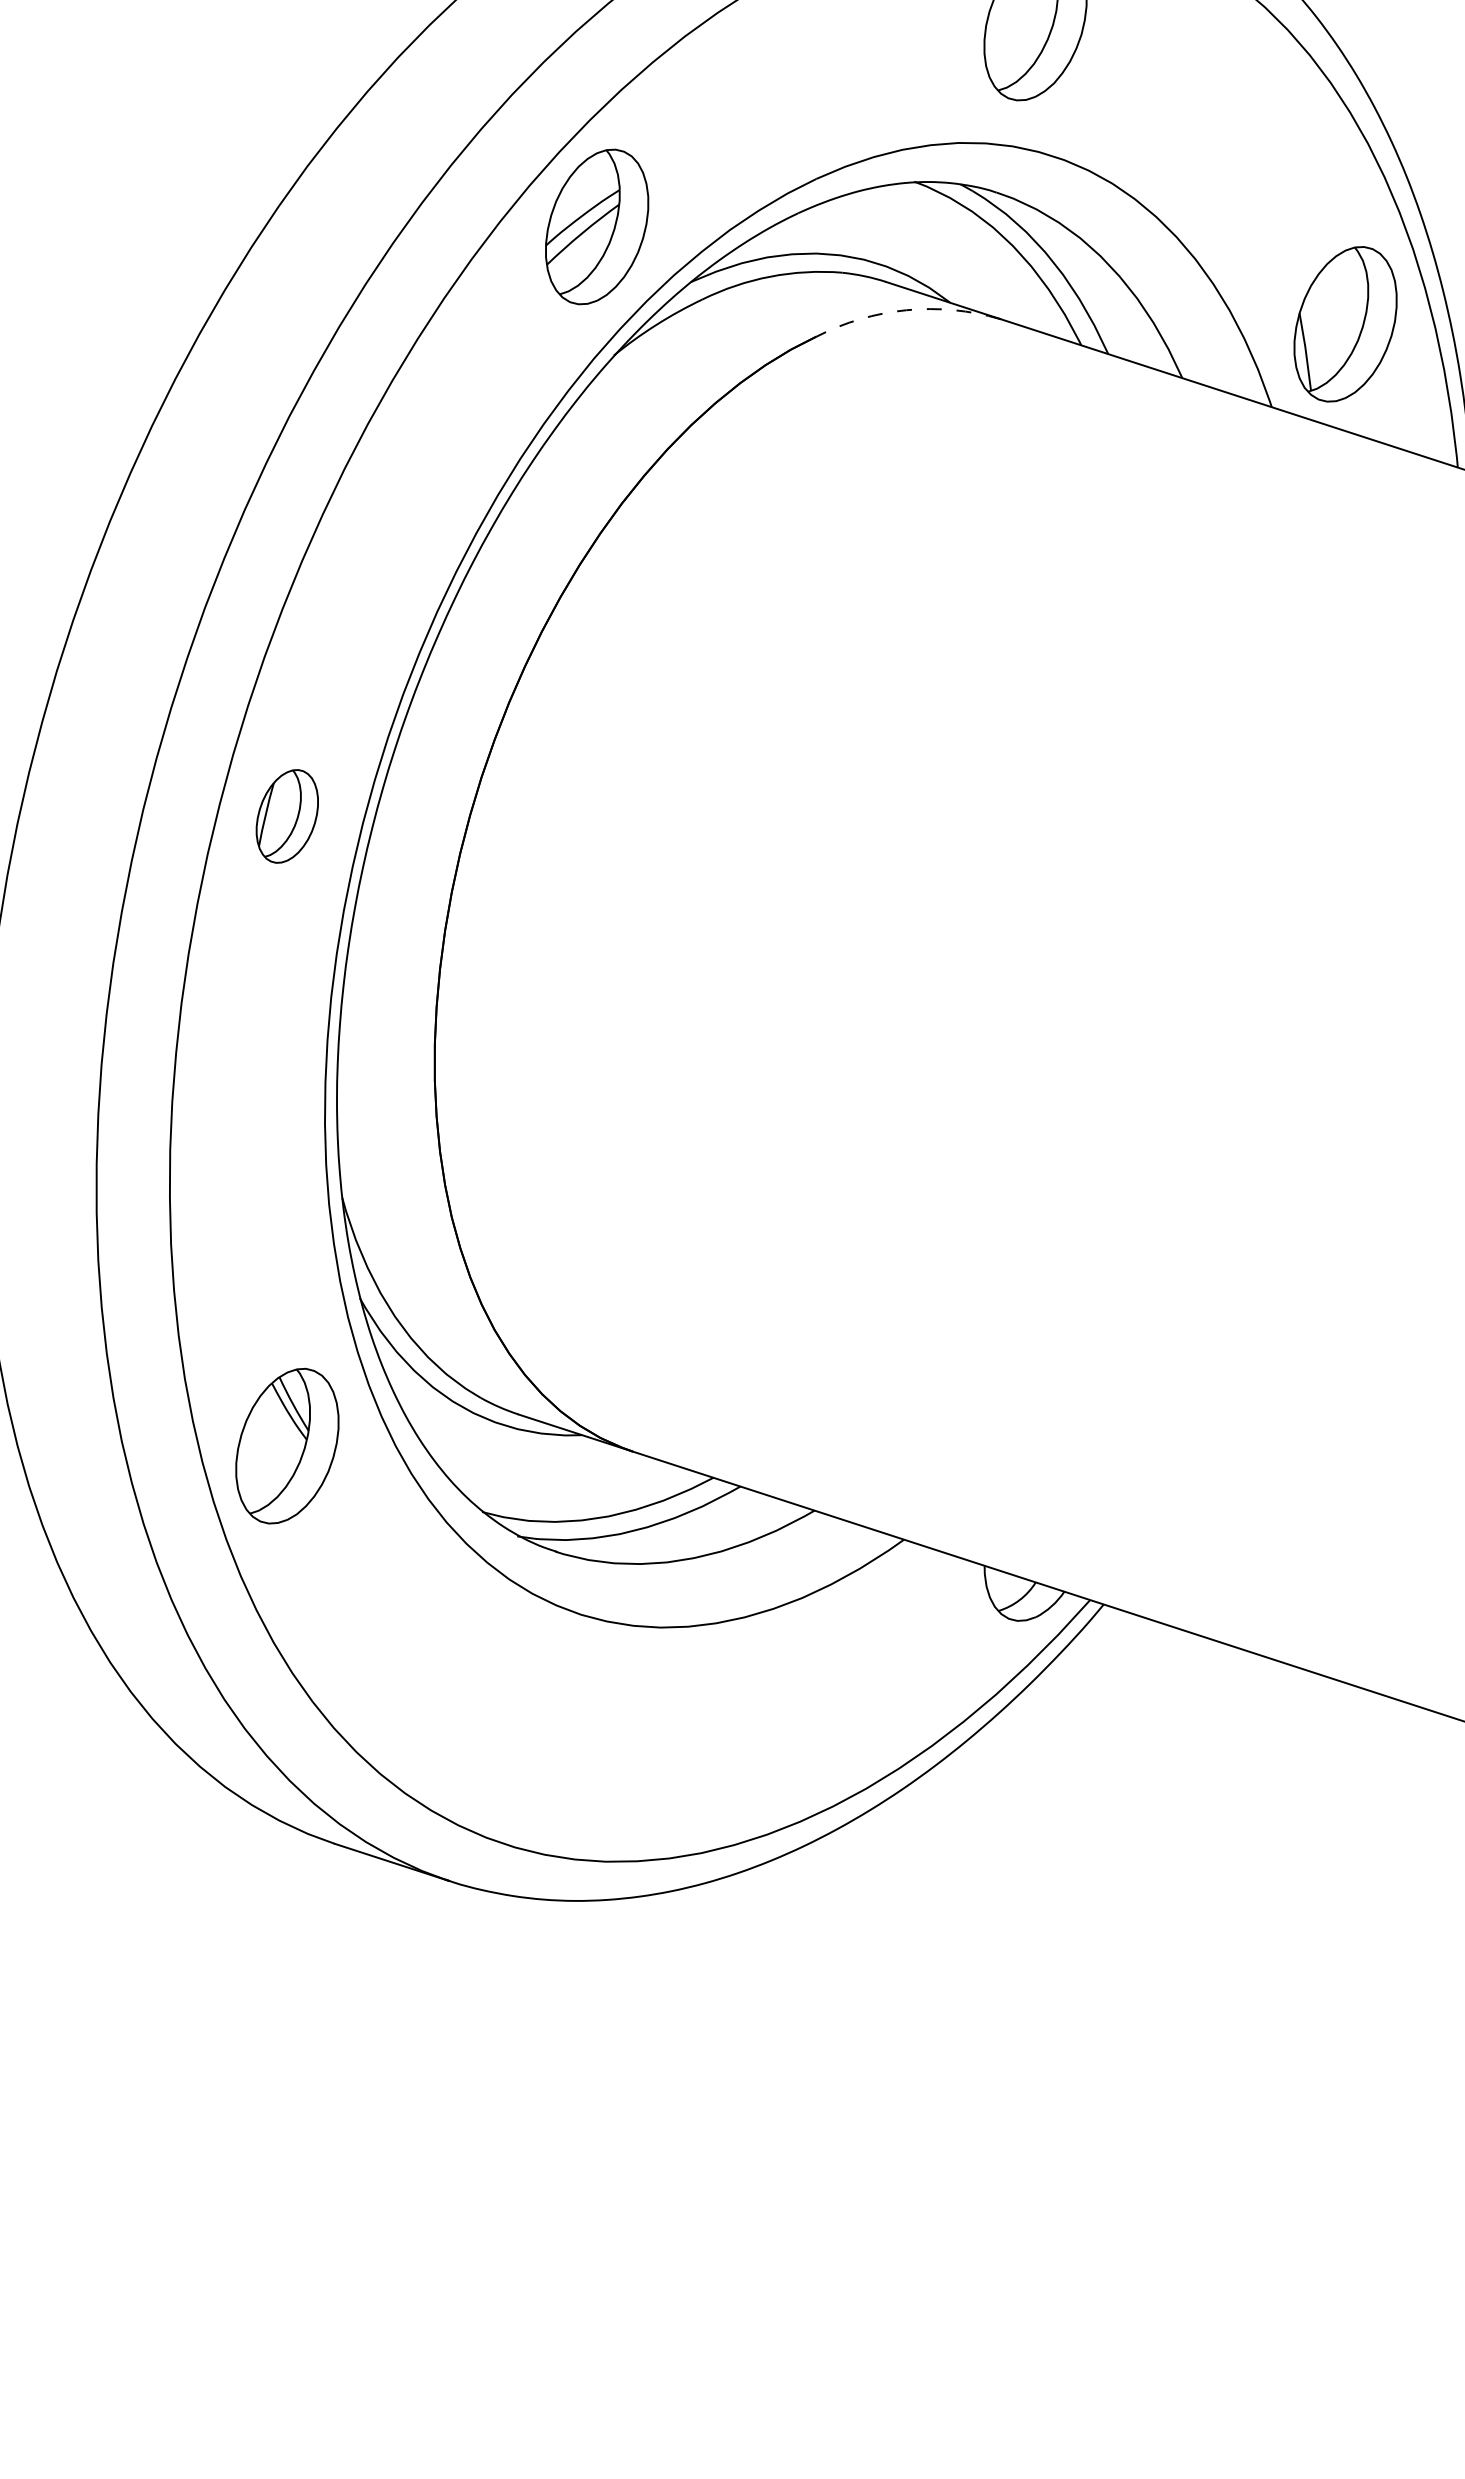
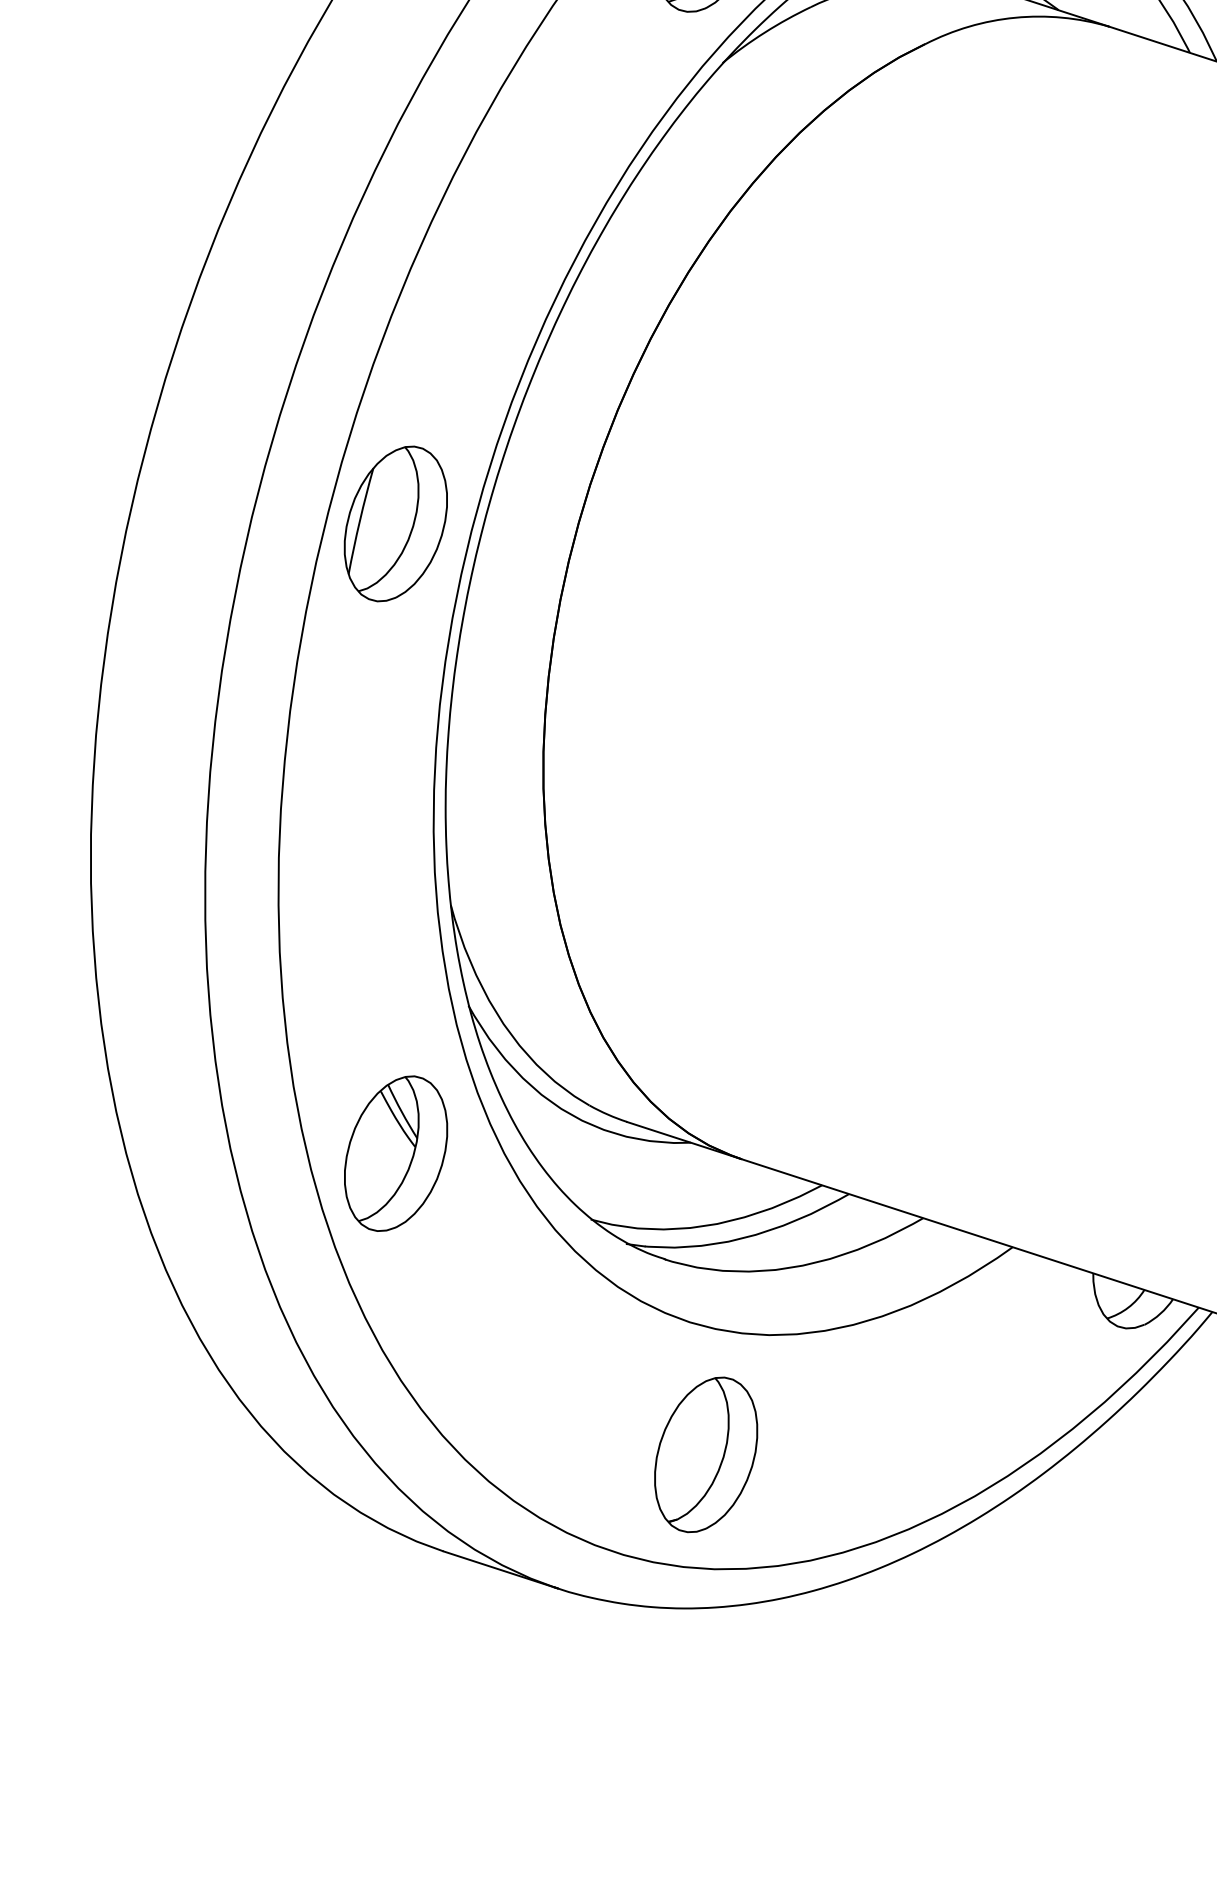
arc: (906, 310) -> (1015, 18), dashed -> solid
part: (287, 816) -> (396, 524), size x1.67
part: (597, 1747) -> (706, 1455), added

